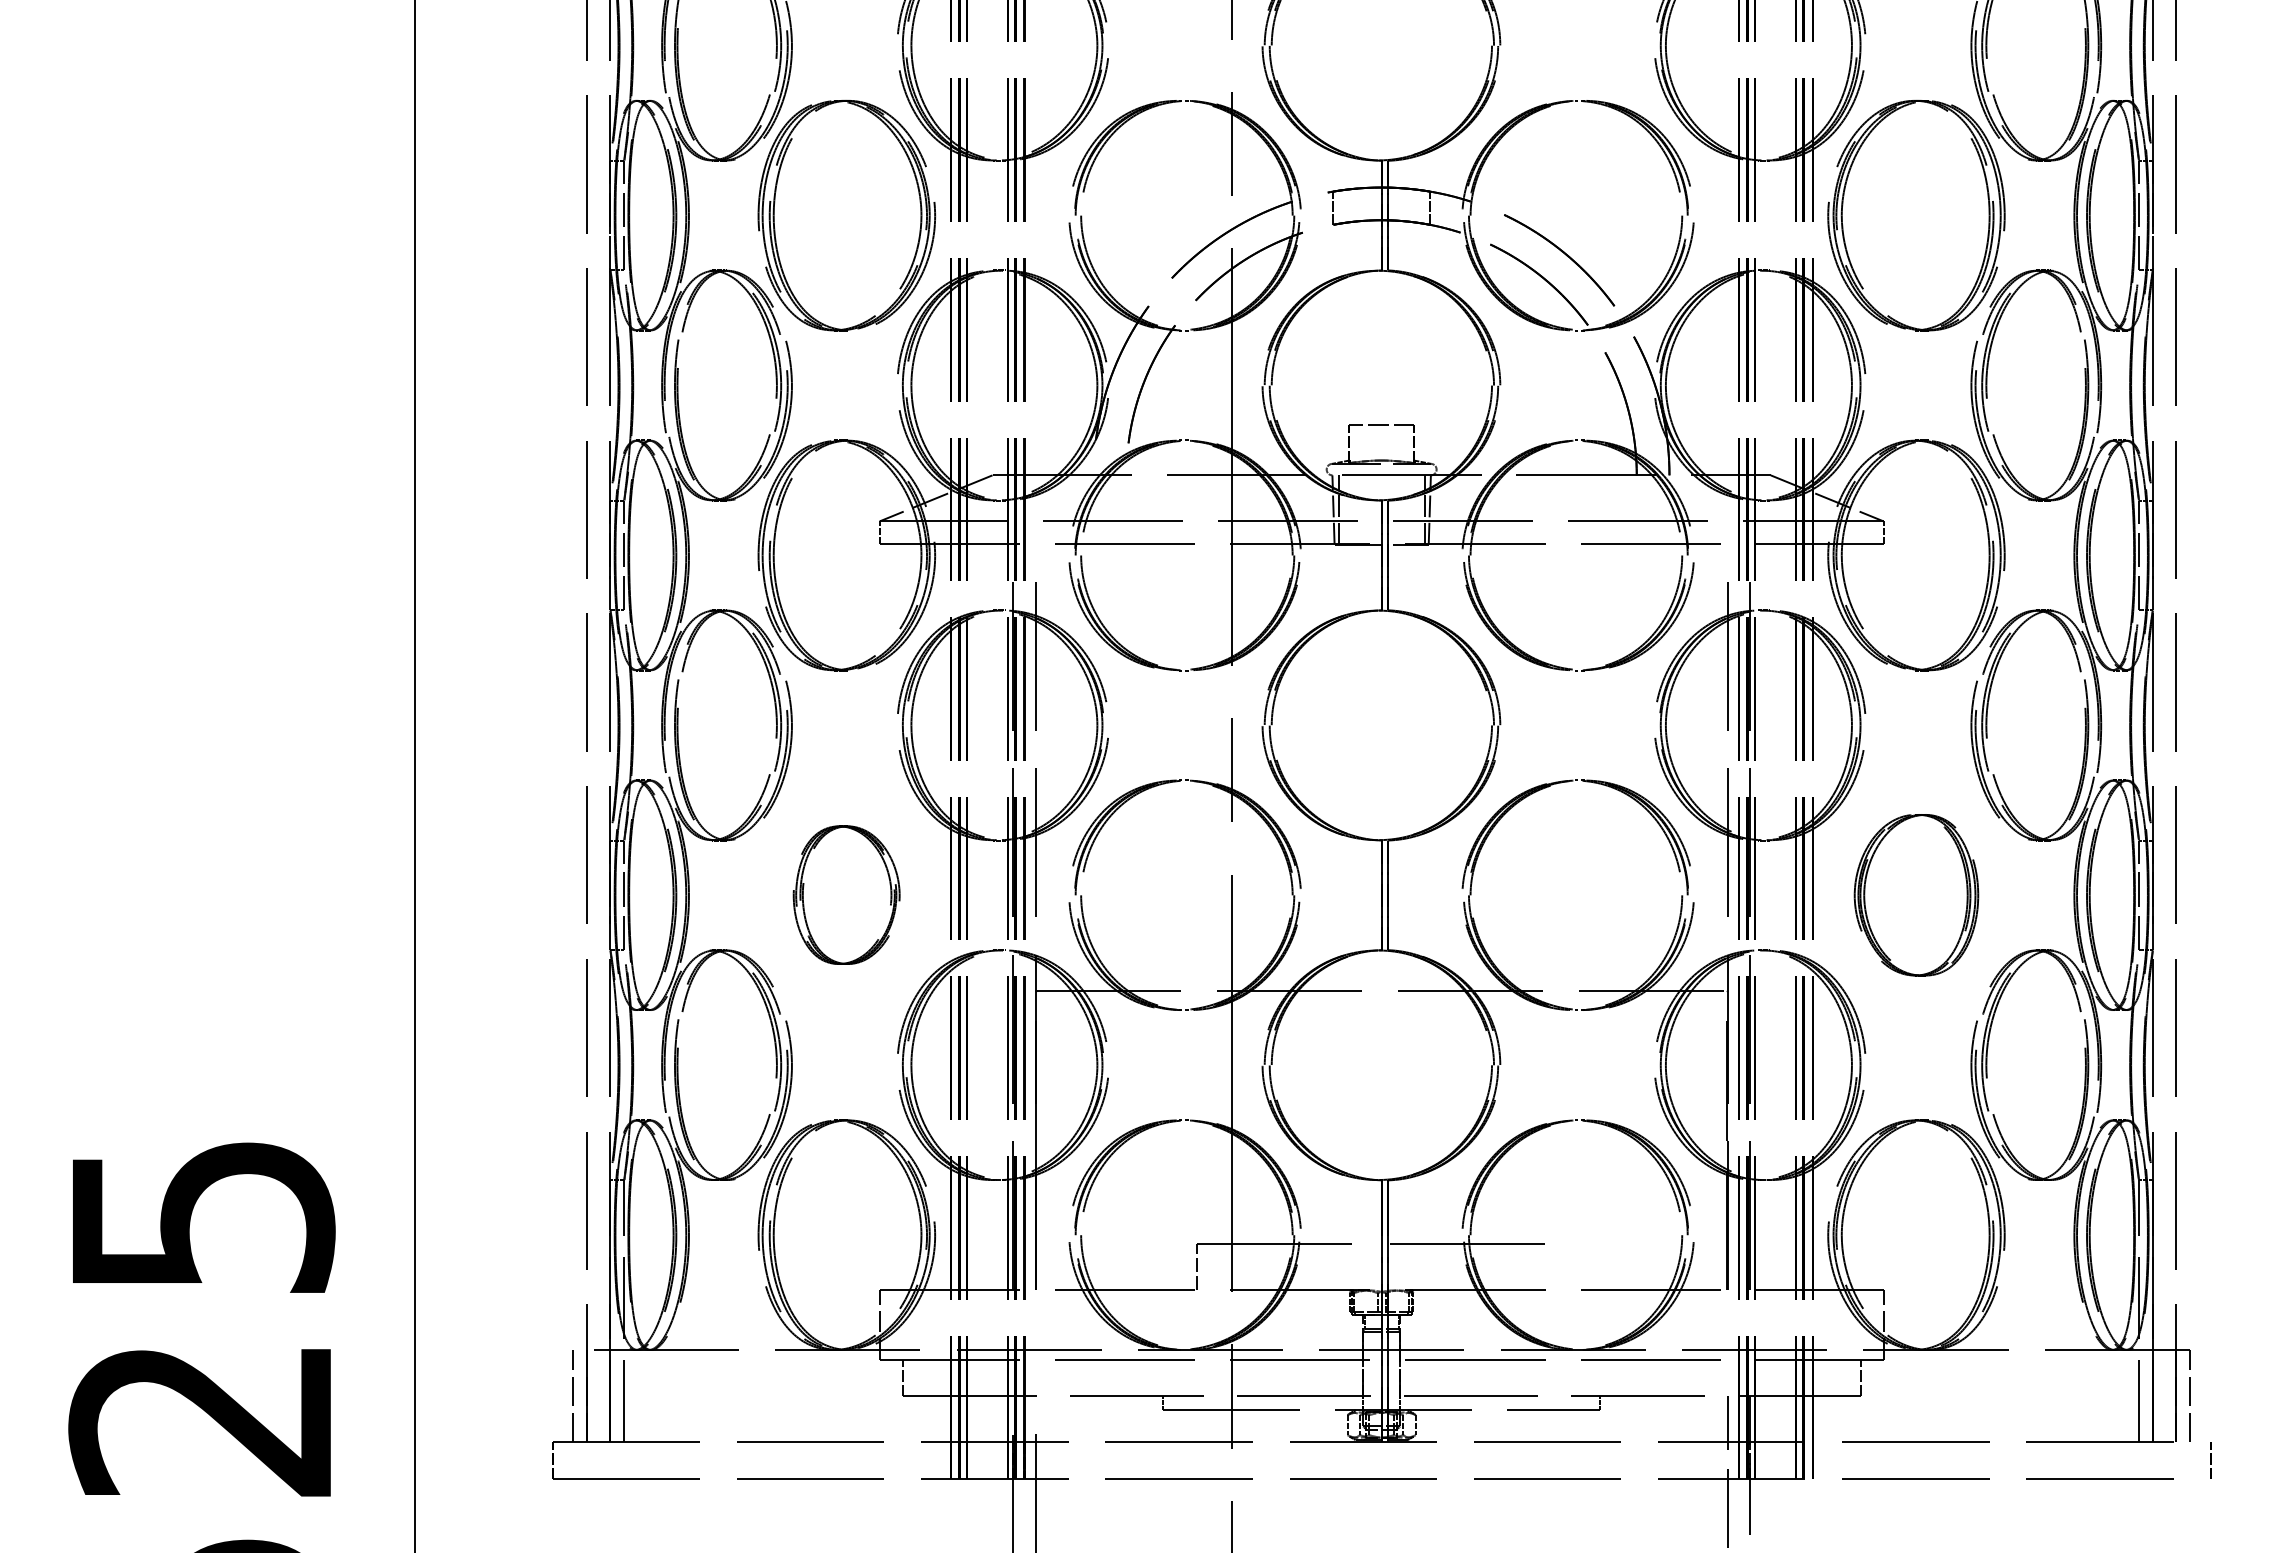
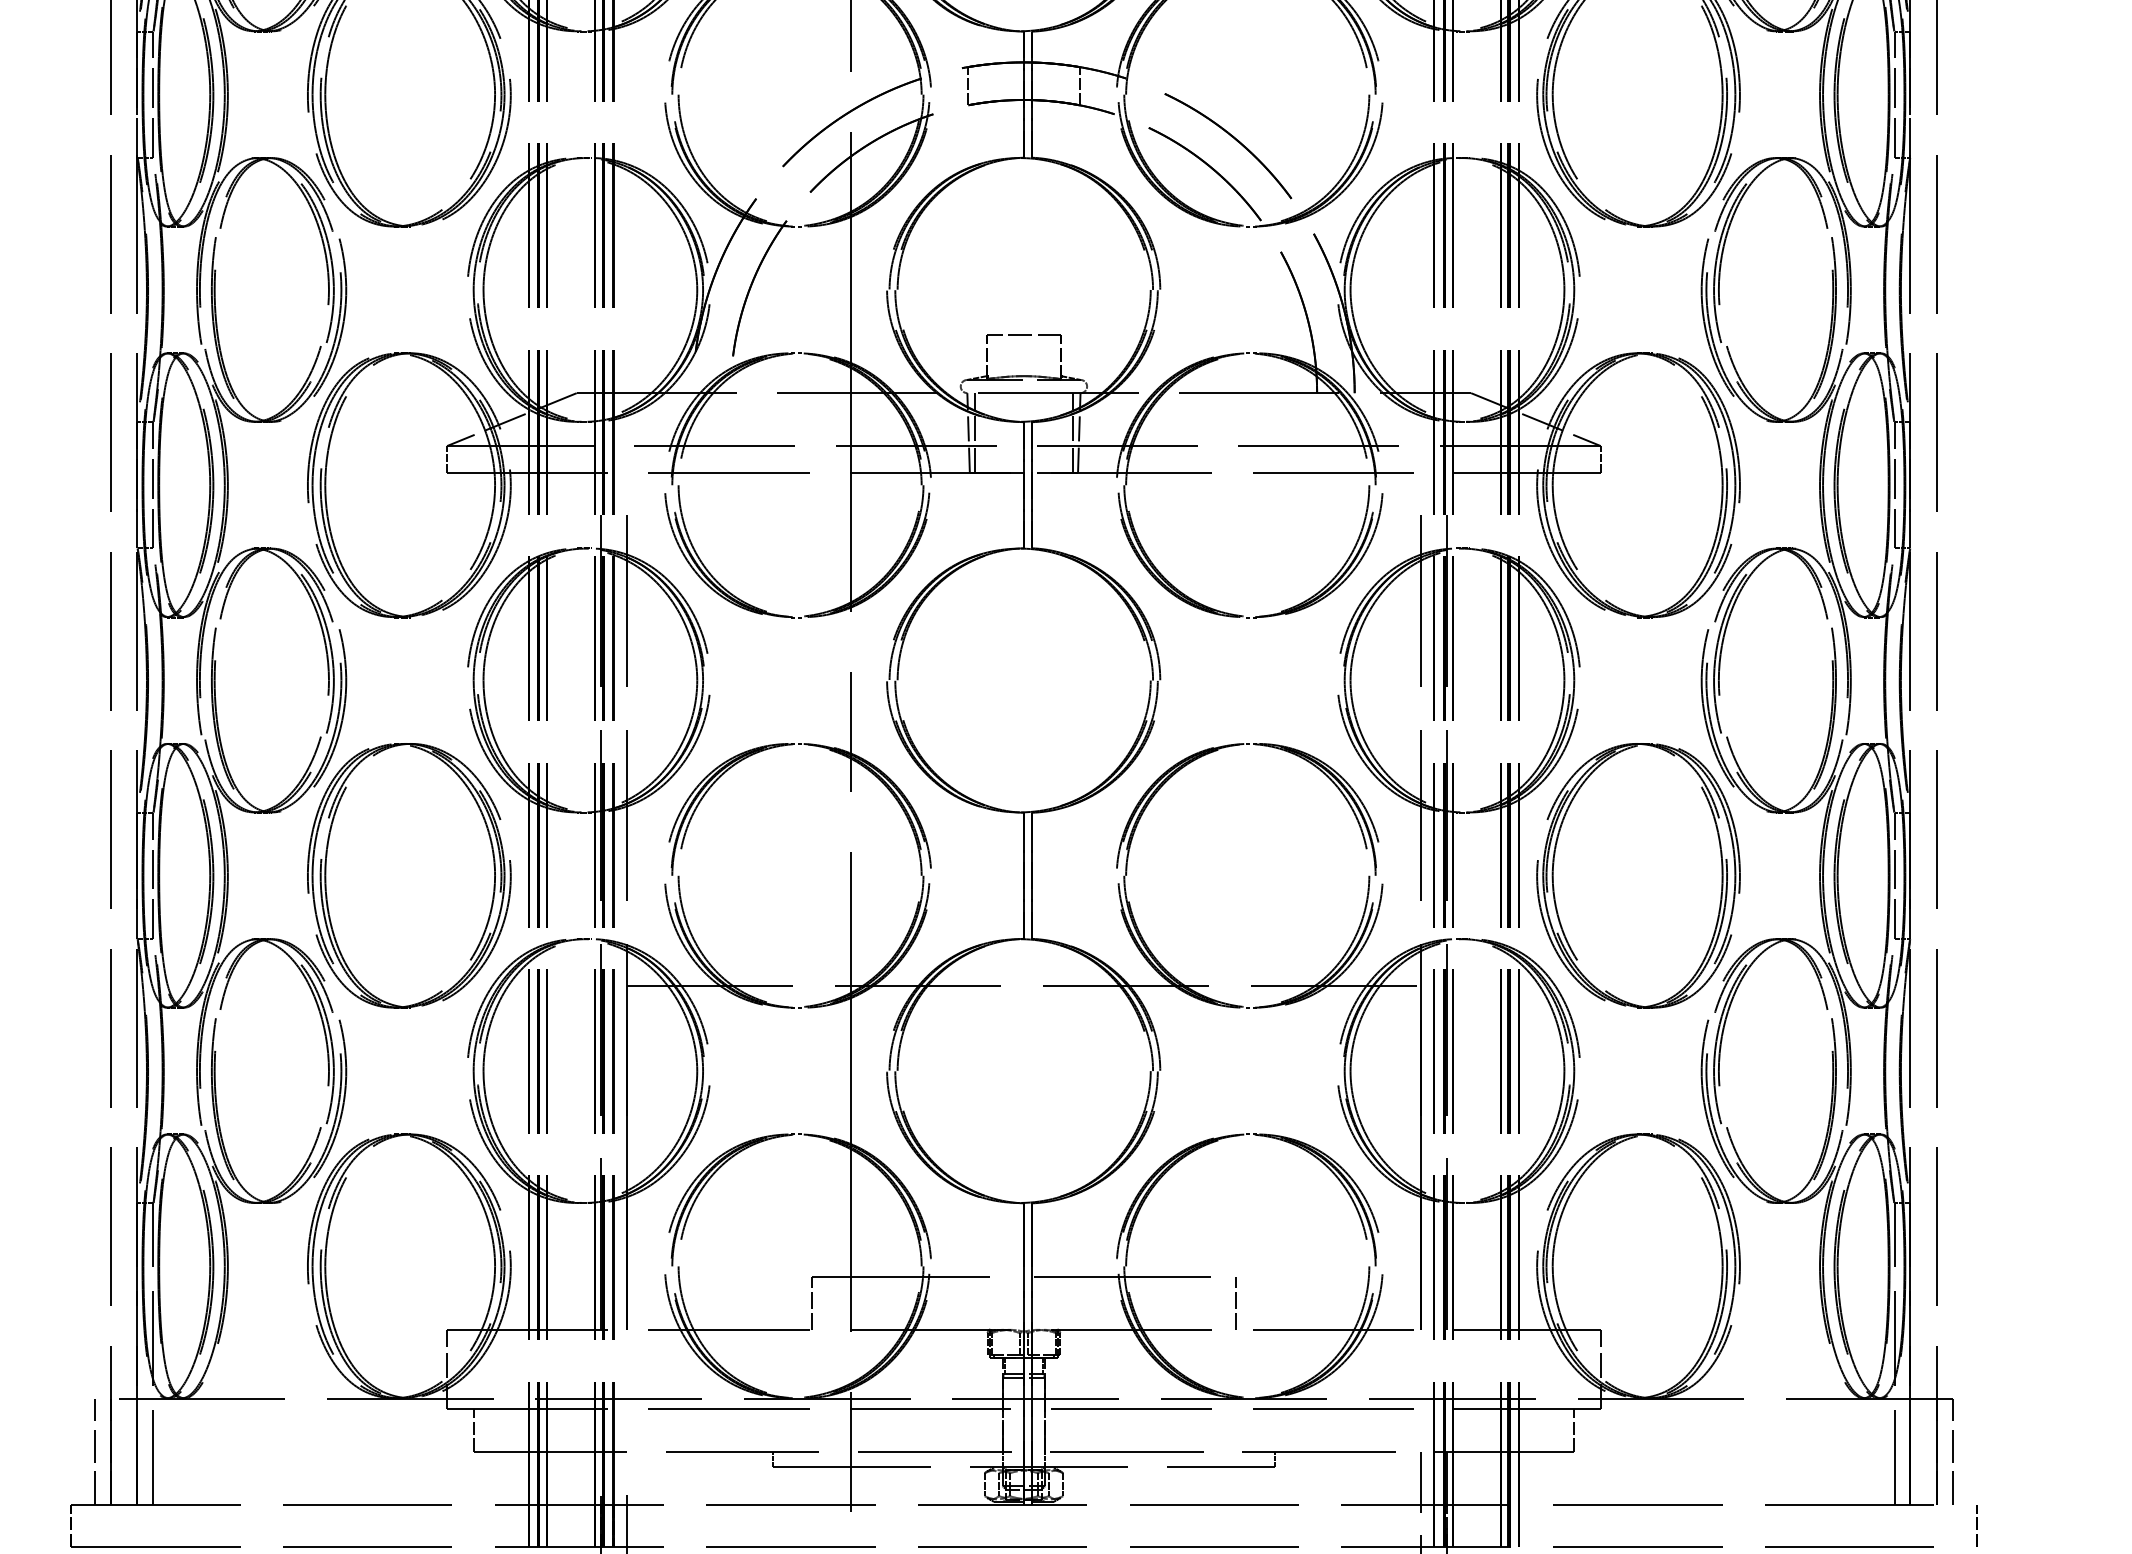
part: (846, 894) -> (408, 874), size x1.67
part: (1916, 894) -> (1638, 874), size x1.43
line: (1565, 1267) -> (1235, 1303), added

